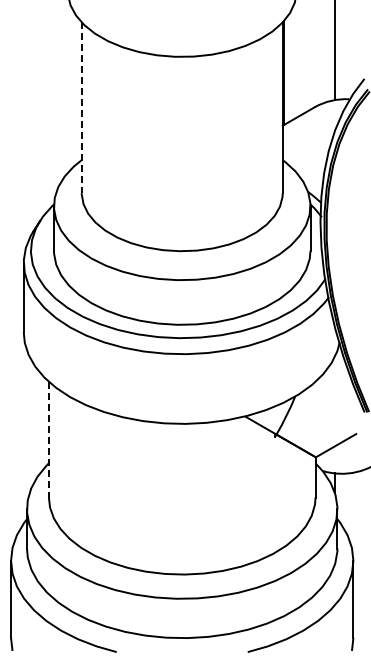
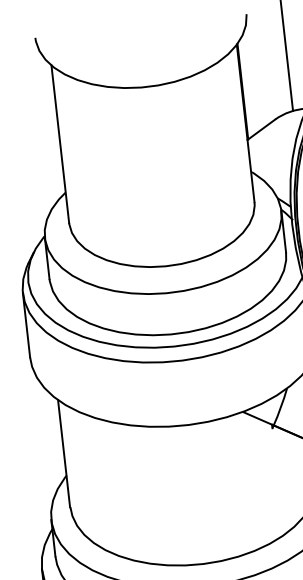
line: (81, 108) -> (60, 144), dashed -> solid
line: (48, 440) -> (64, 454), dashed -> solid

